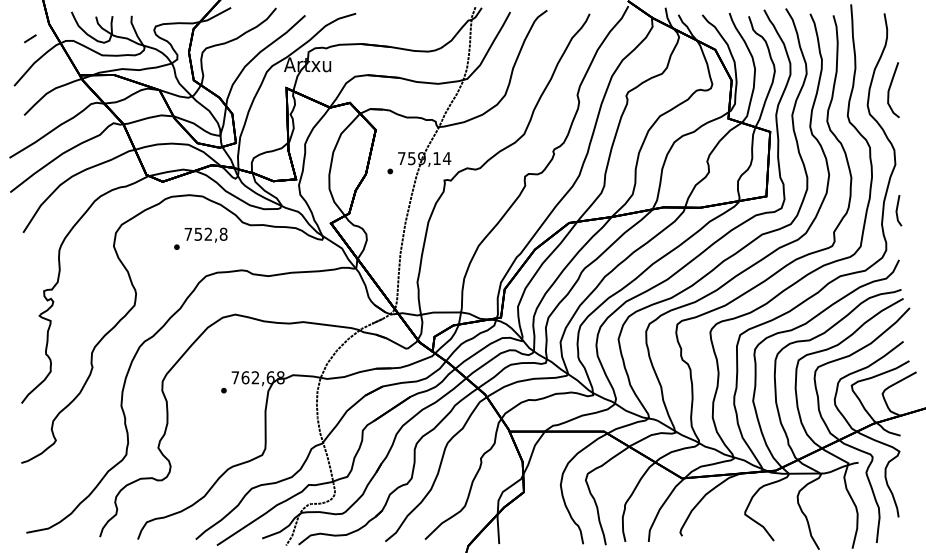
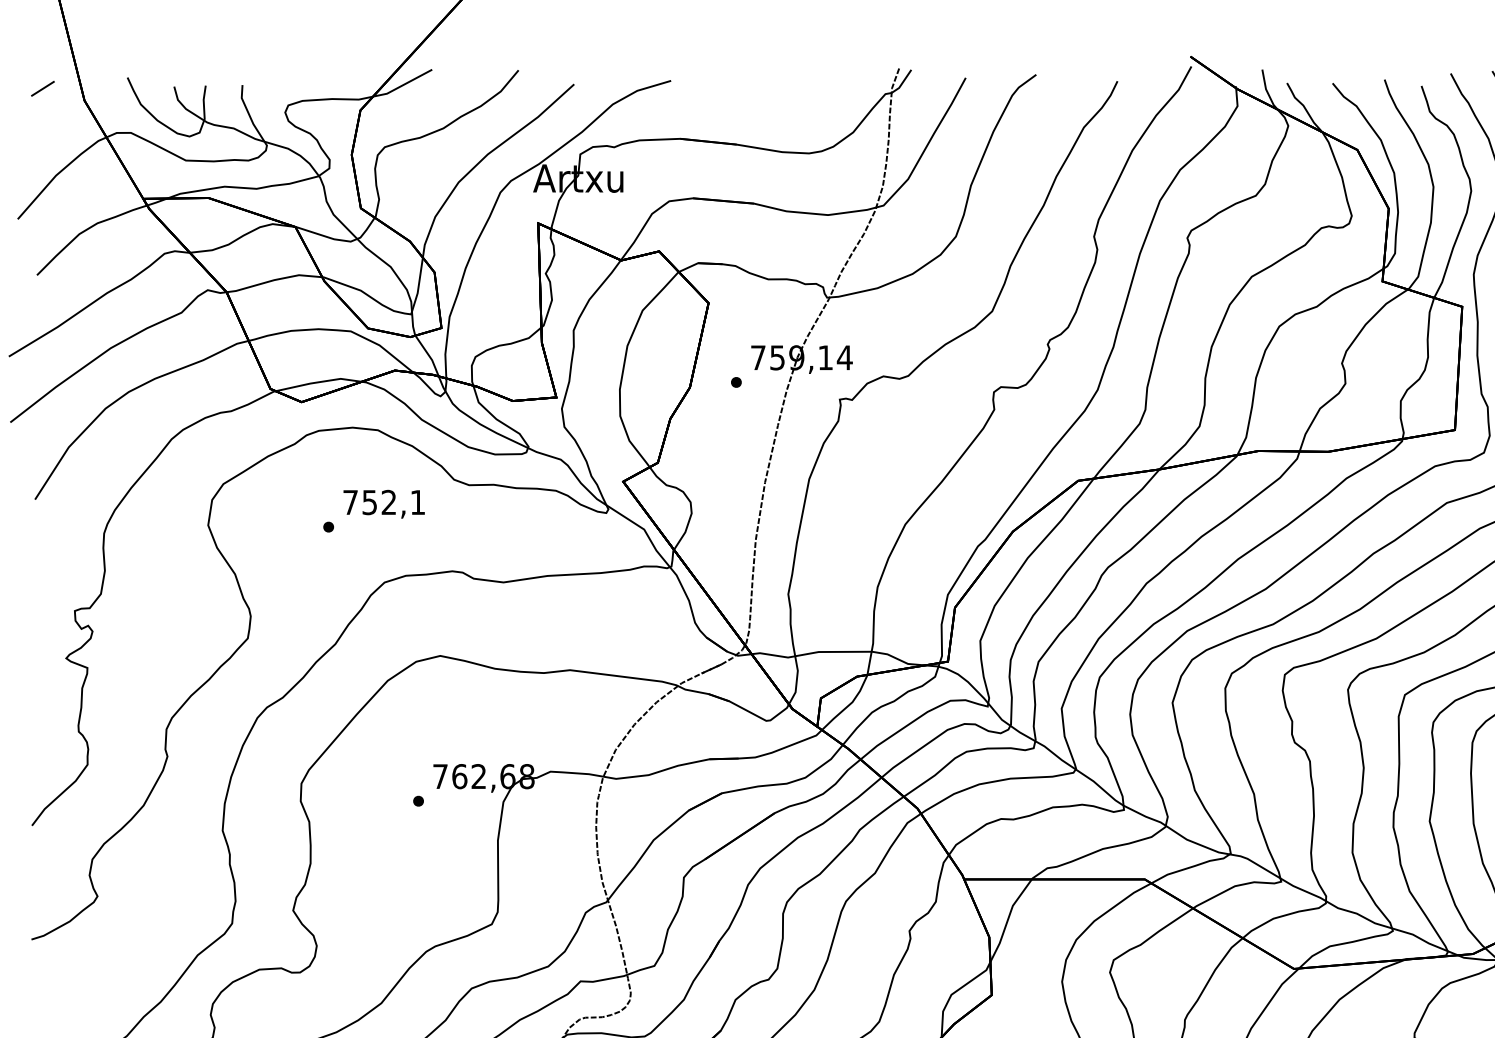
line: (30, 38) -> (43, 88), moved
text: (223, 233) -> (417, 500), 752,8 -> 752,1

